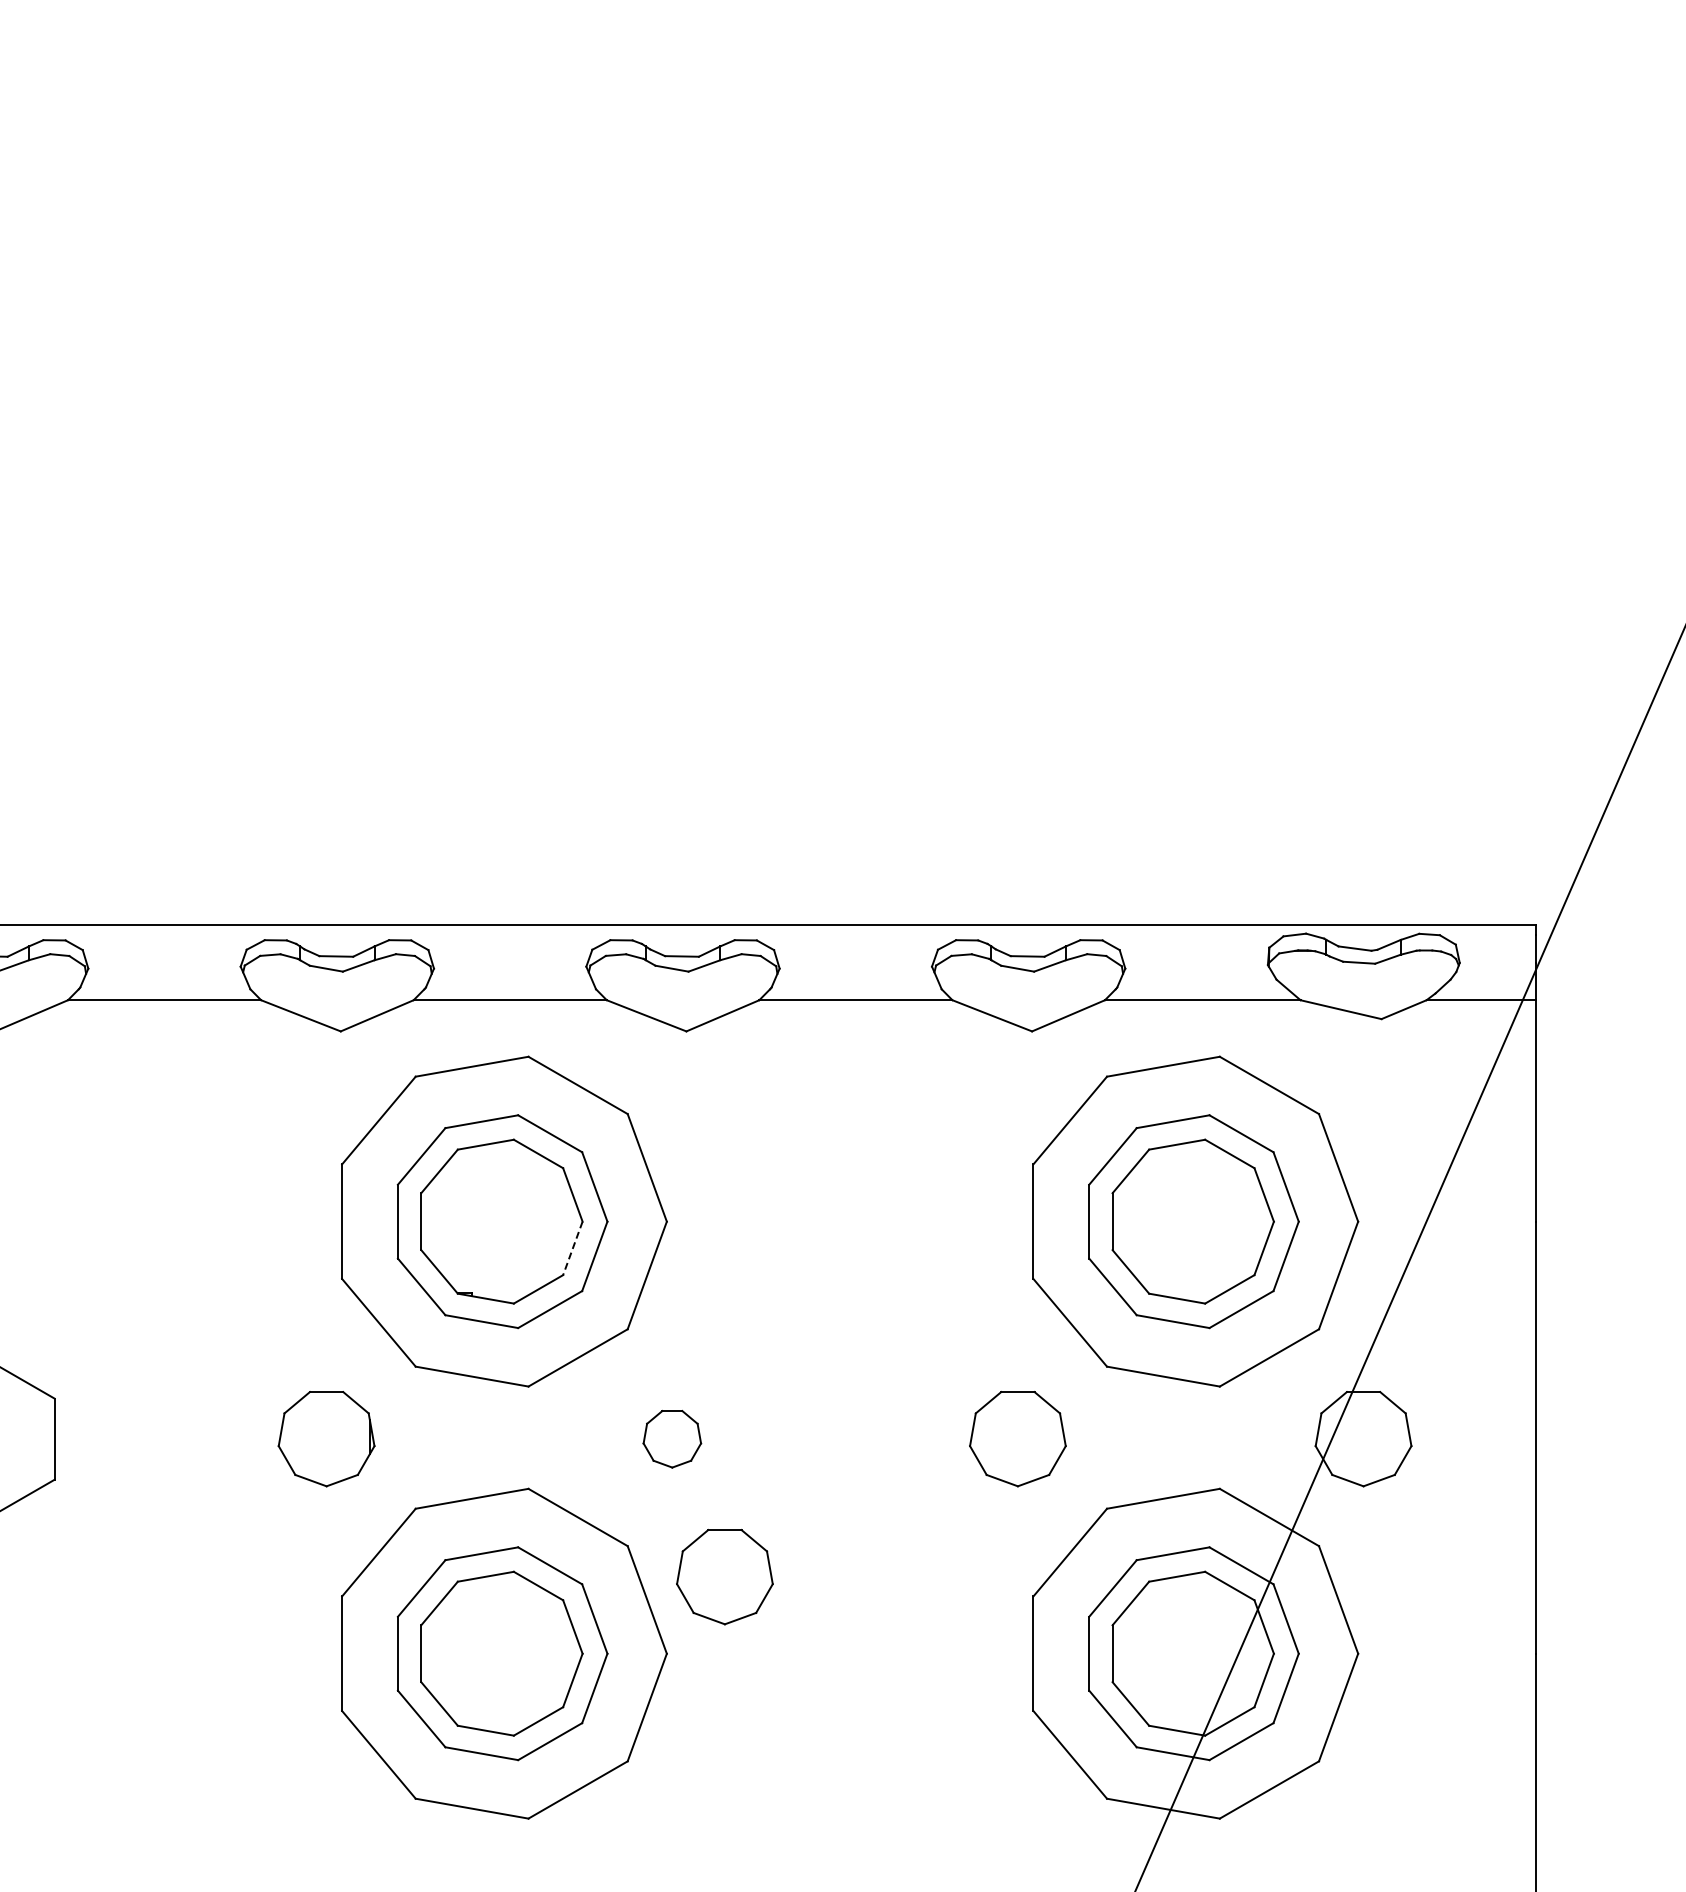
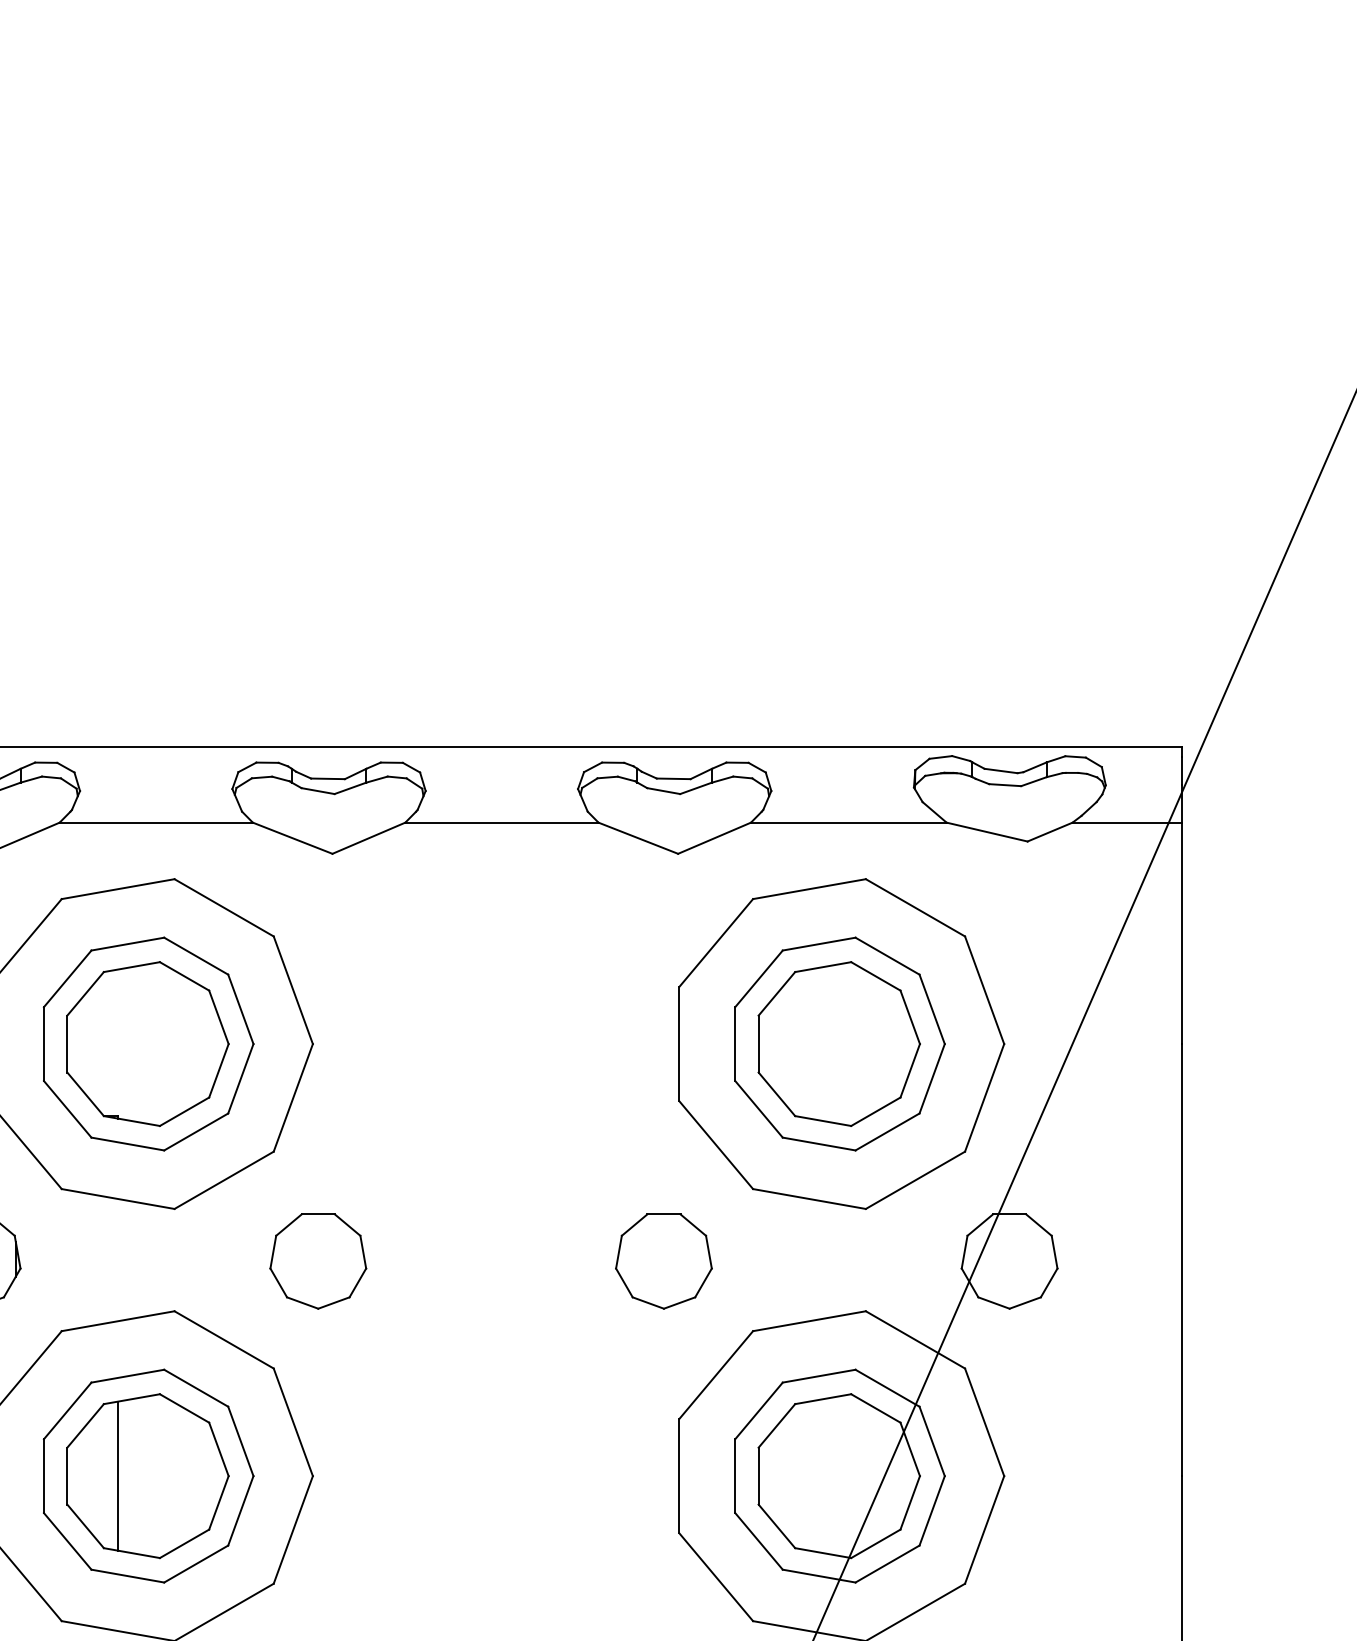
line: (572, 1248) -> (218, 1070), dashed -> solid
part: (672, 1439) -> (318, 1261), size x1.67
part: (724, 1577) -> (370, 1399), removed
line: (472, 1653) -> (118, 1475), added

